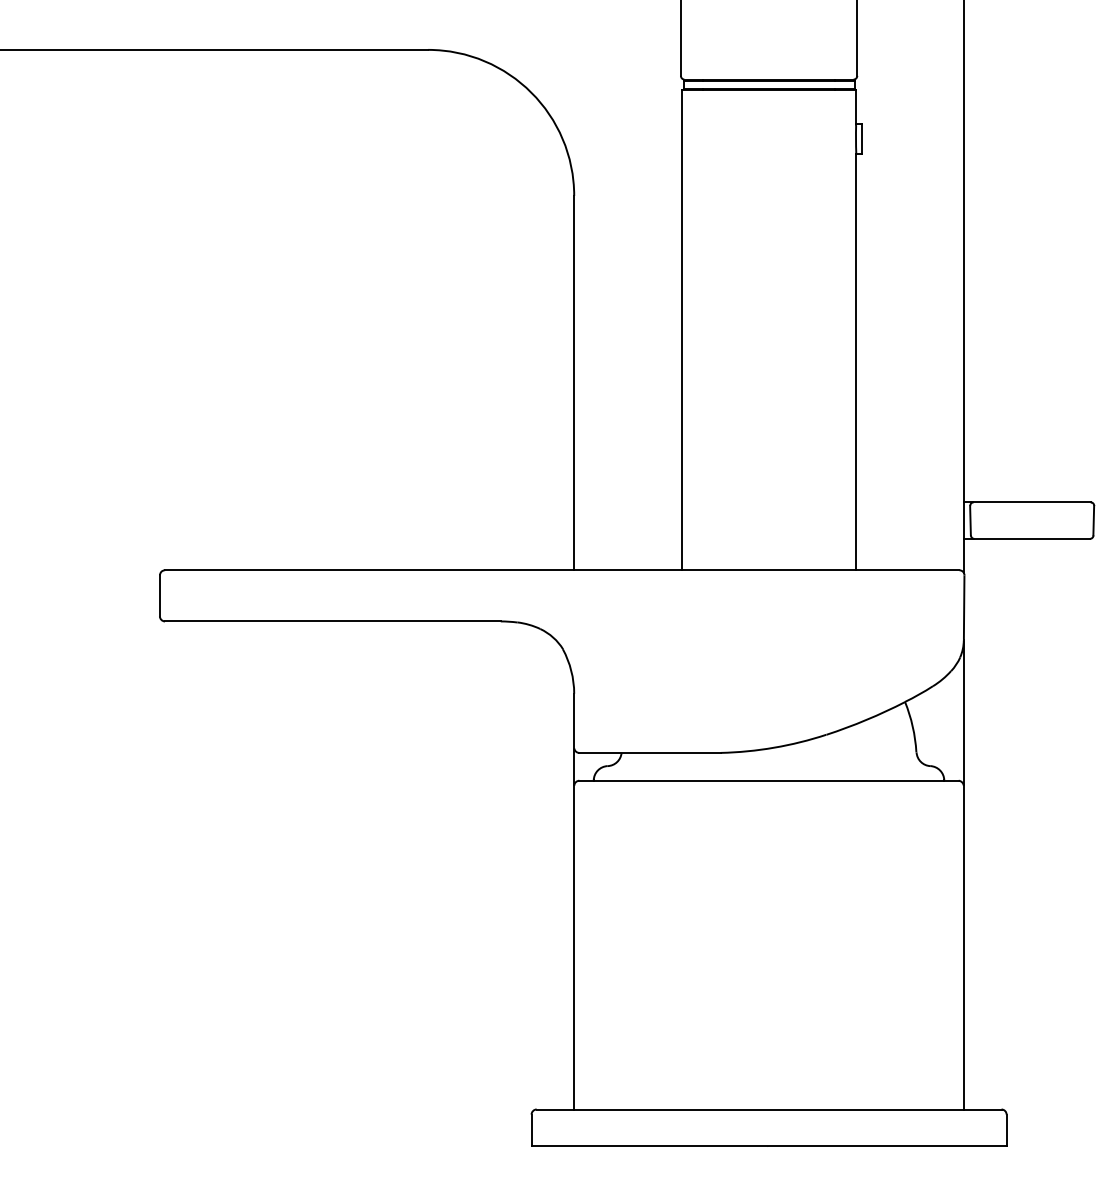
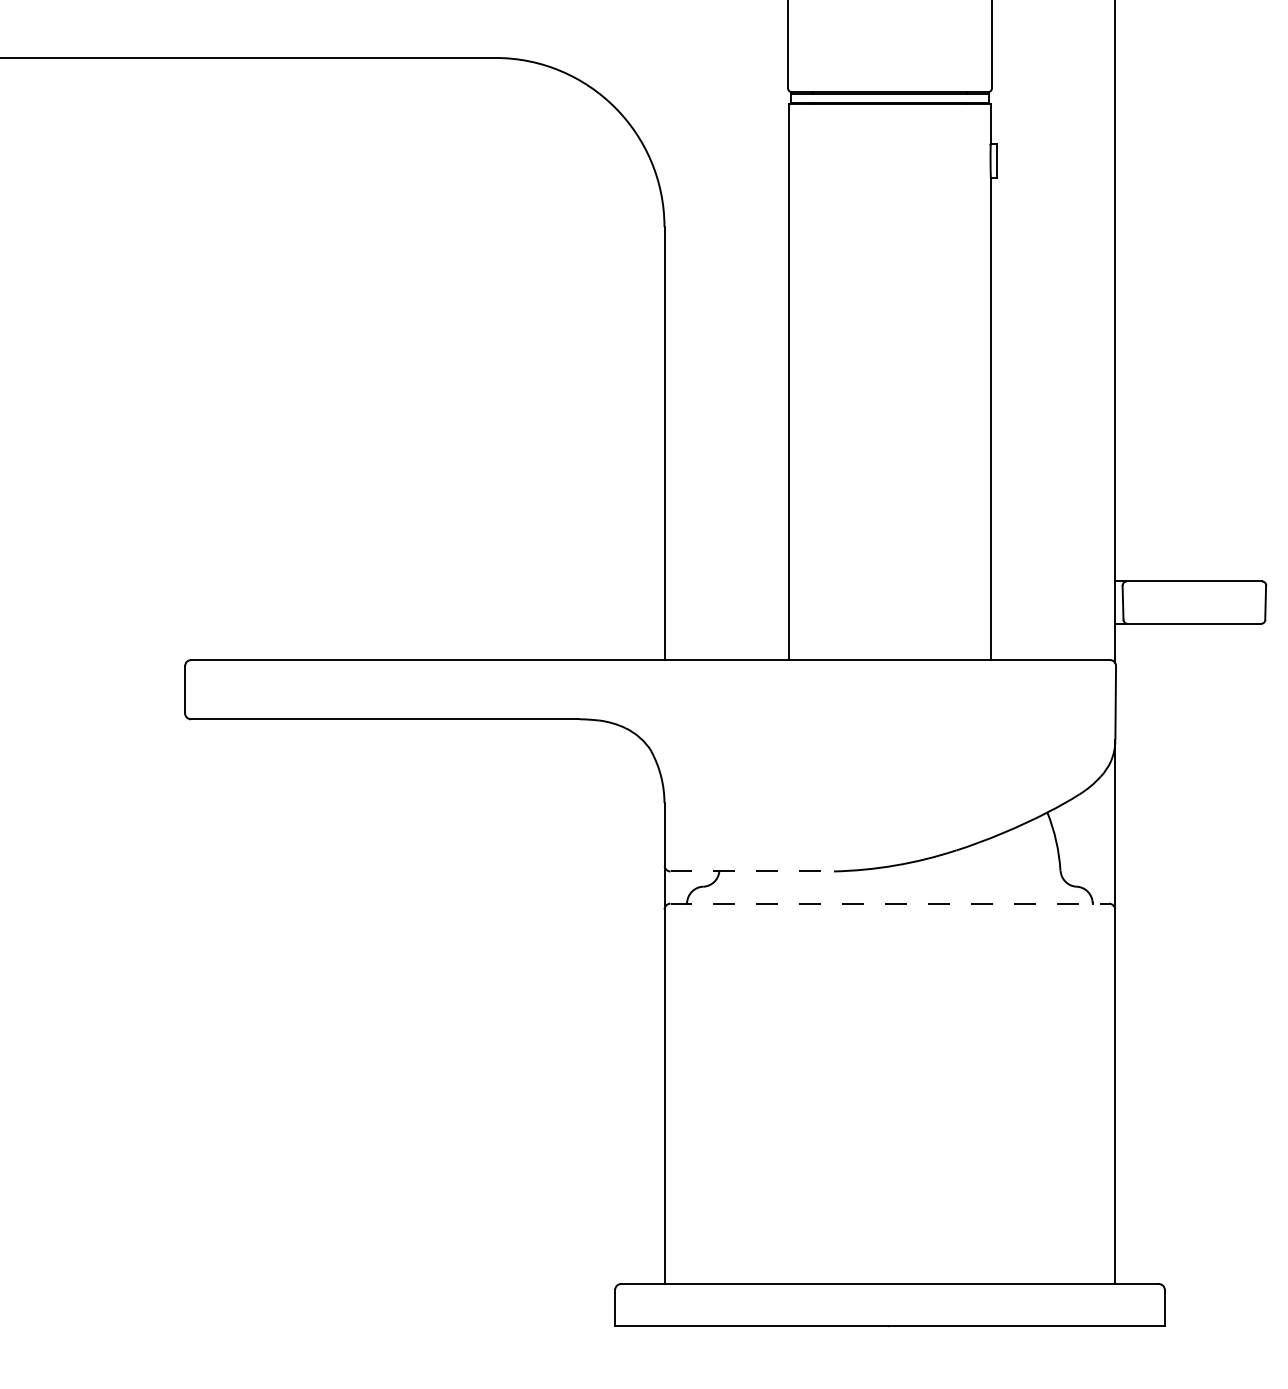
line: (650, 752) -> (752, 870), solid -> dashed
line: (769, 780) -> (890, 903), solid -> dashed

